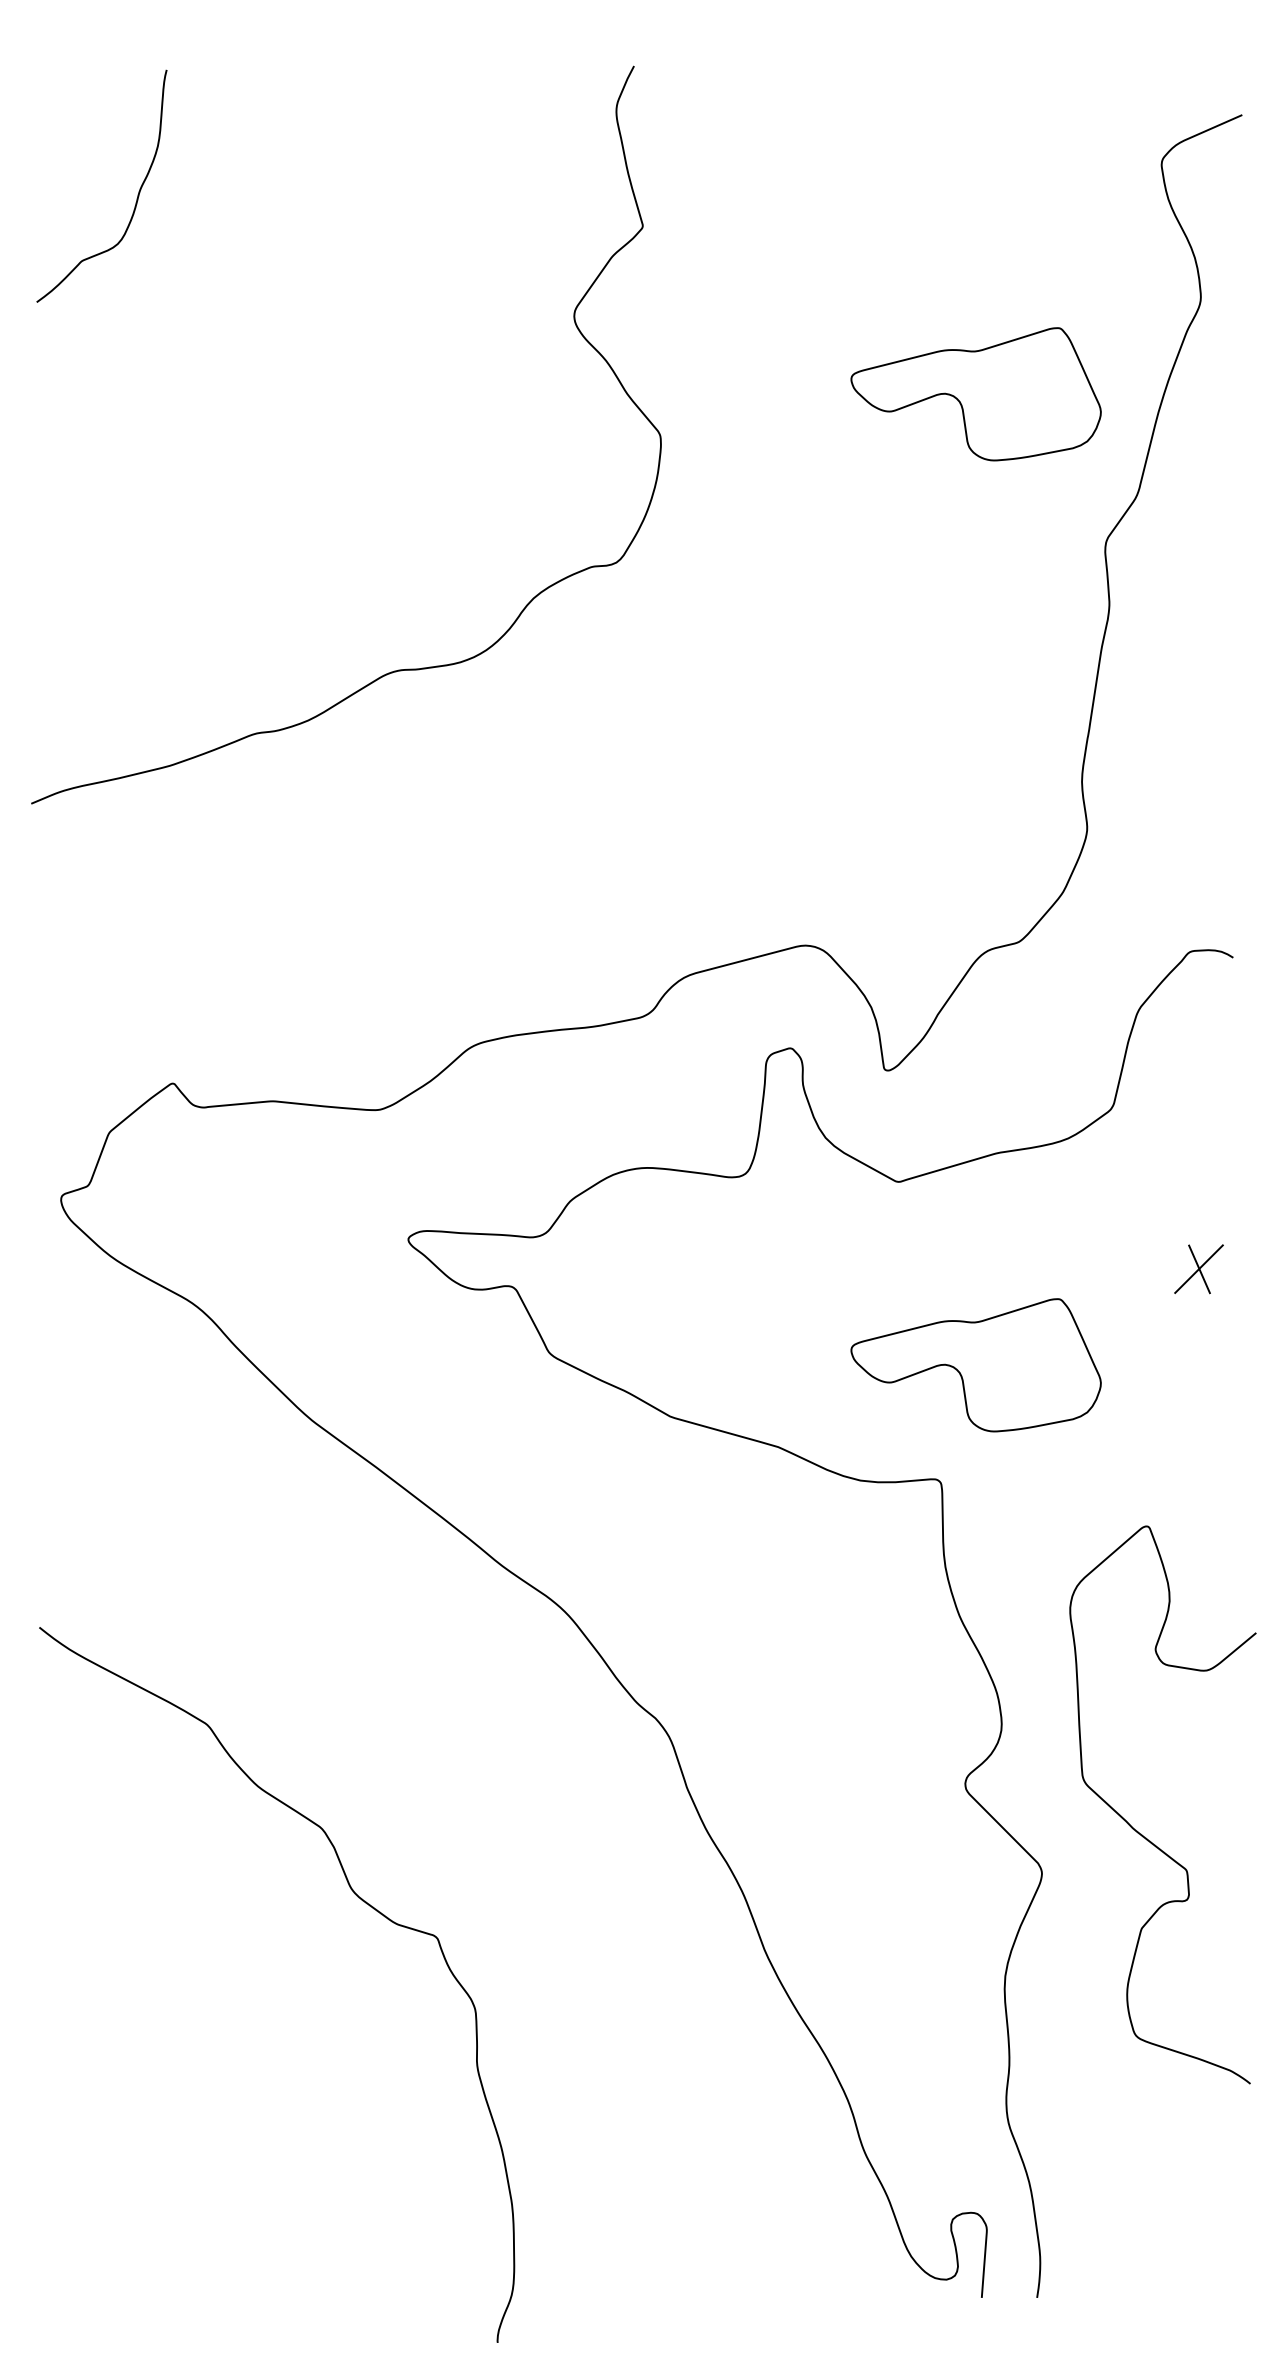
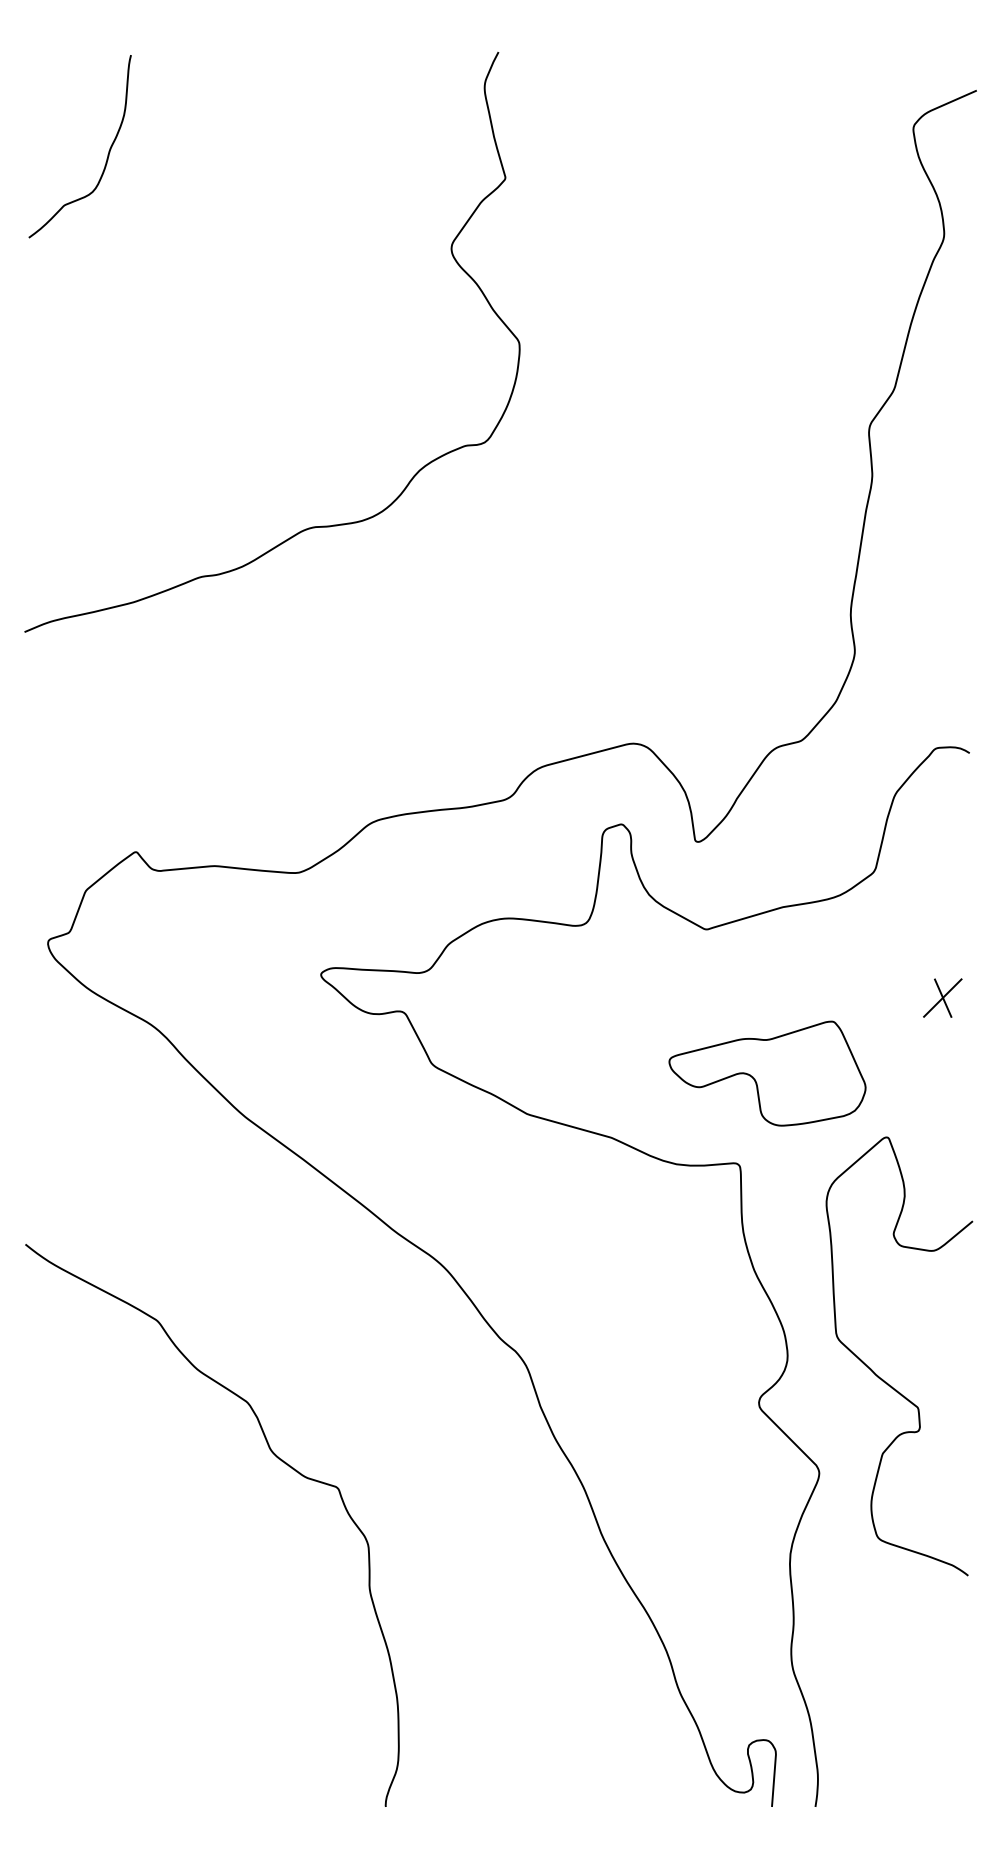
part: (975, 394) -> (767, 310), removed
curve: (1142, 1834) -> (883, 1379), moved
curve: (357, 1897) -> (275, 1456), moved

